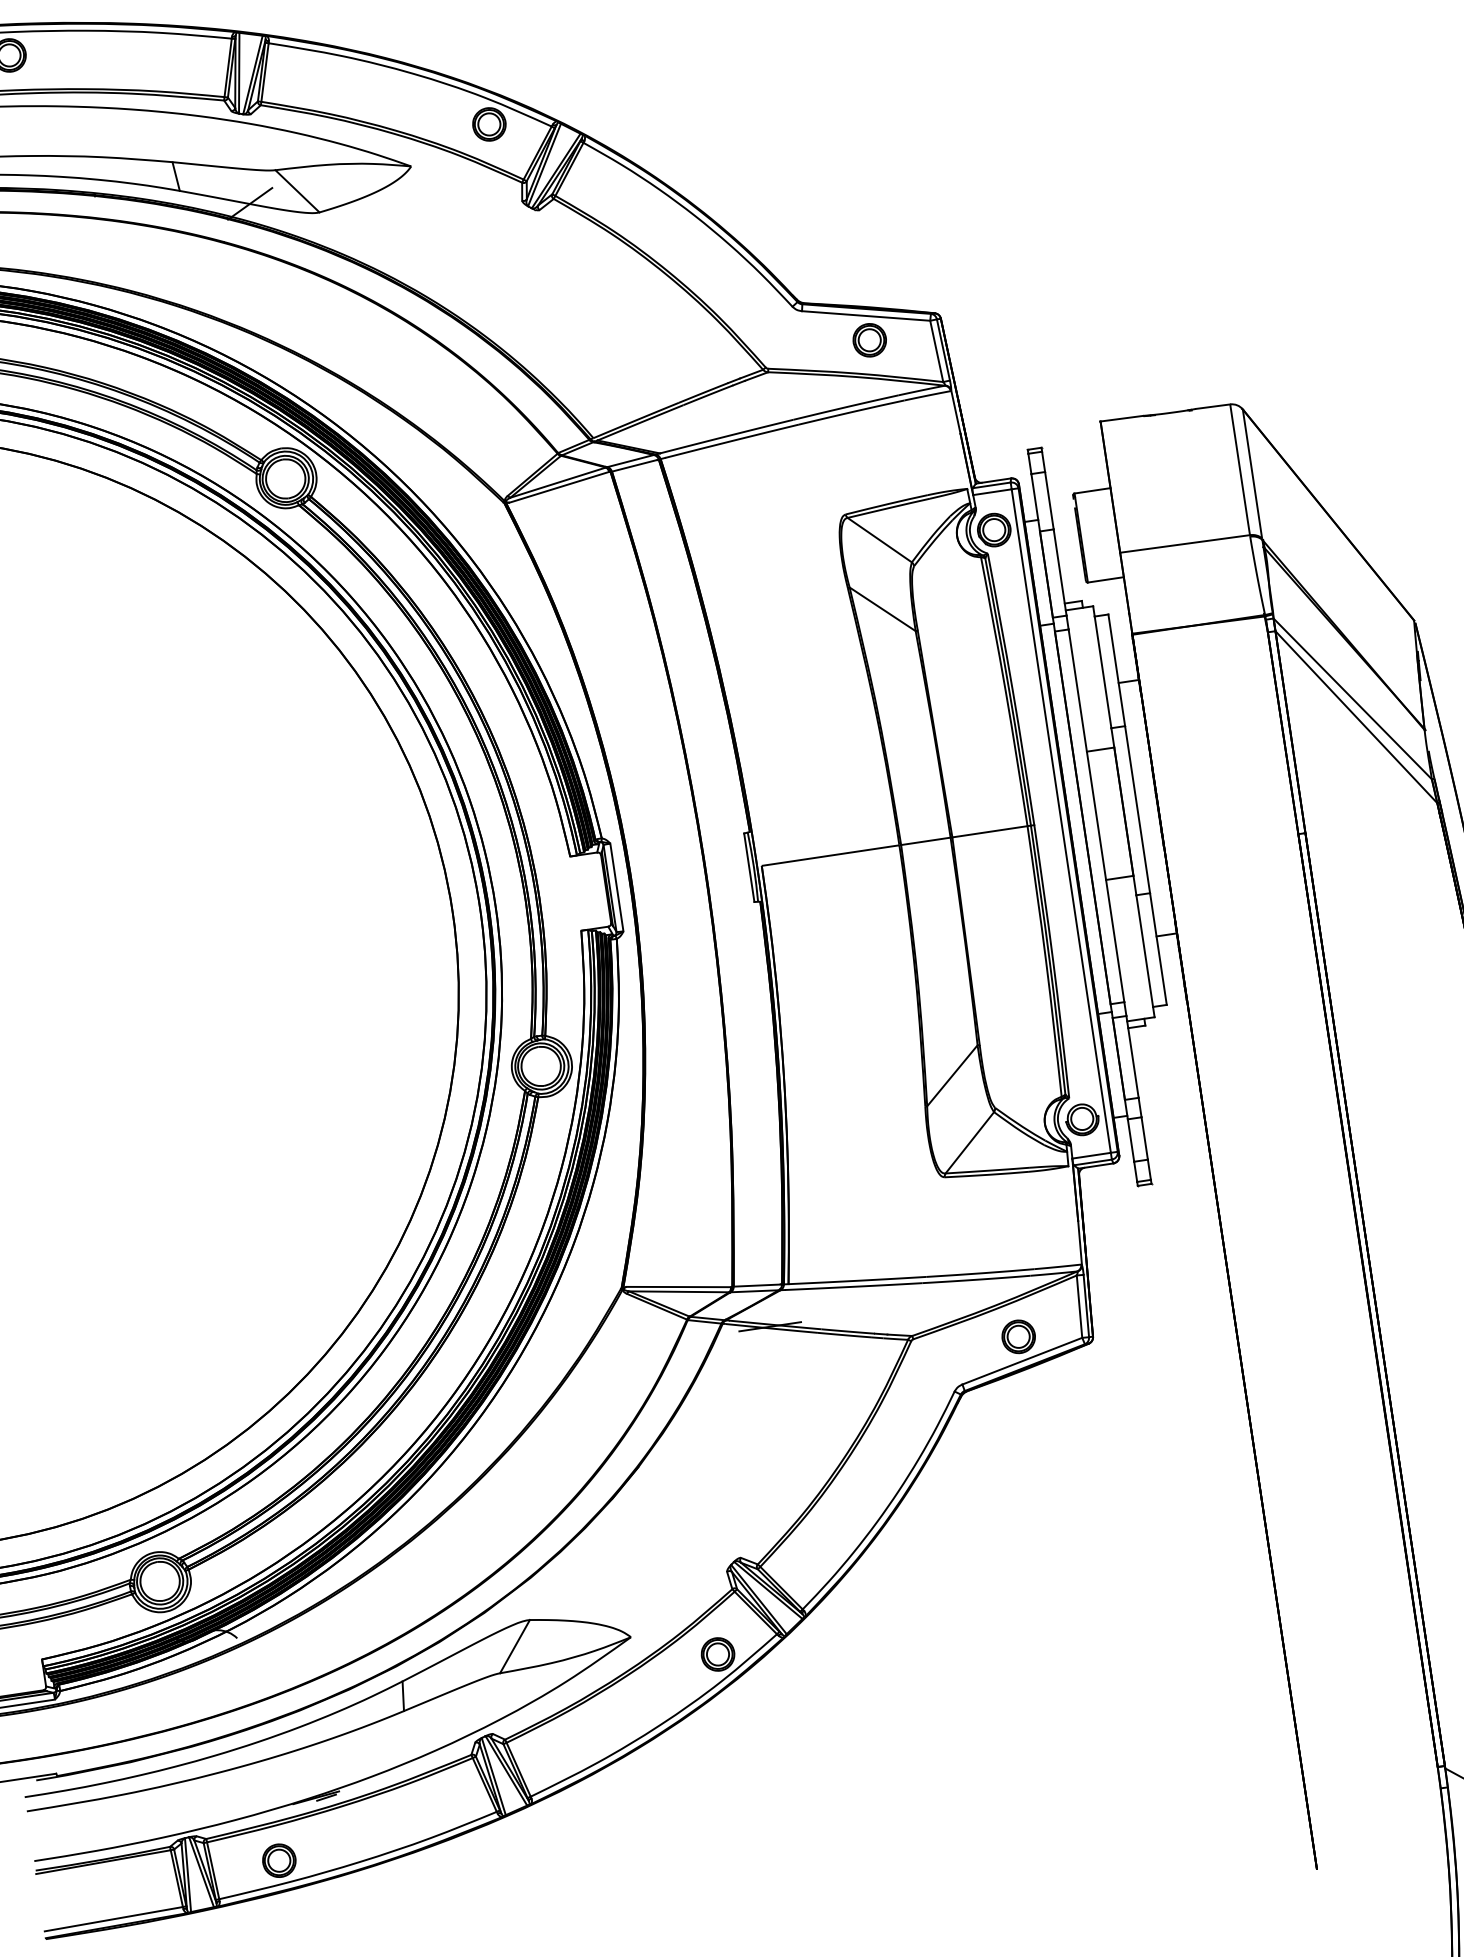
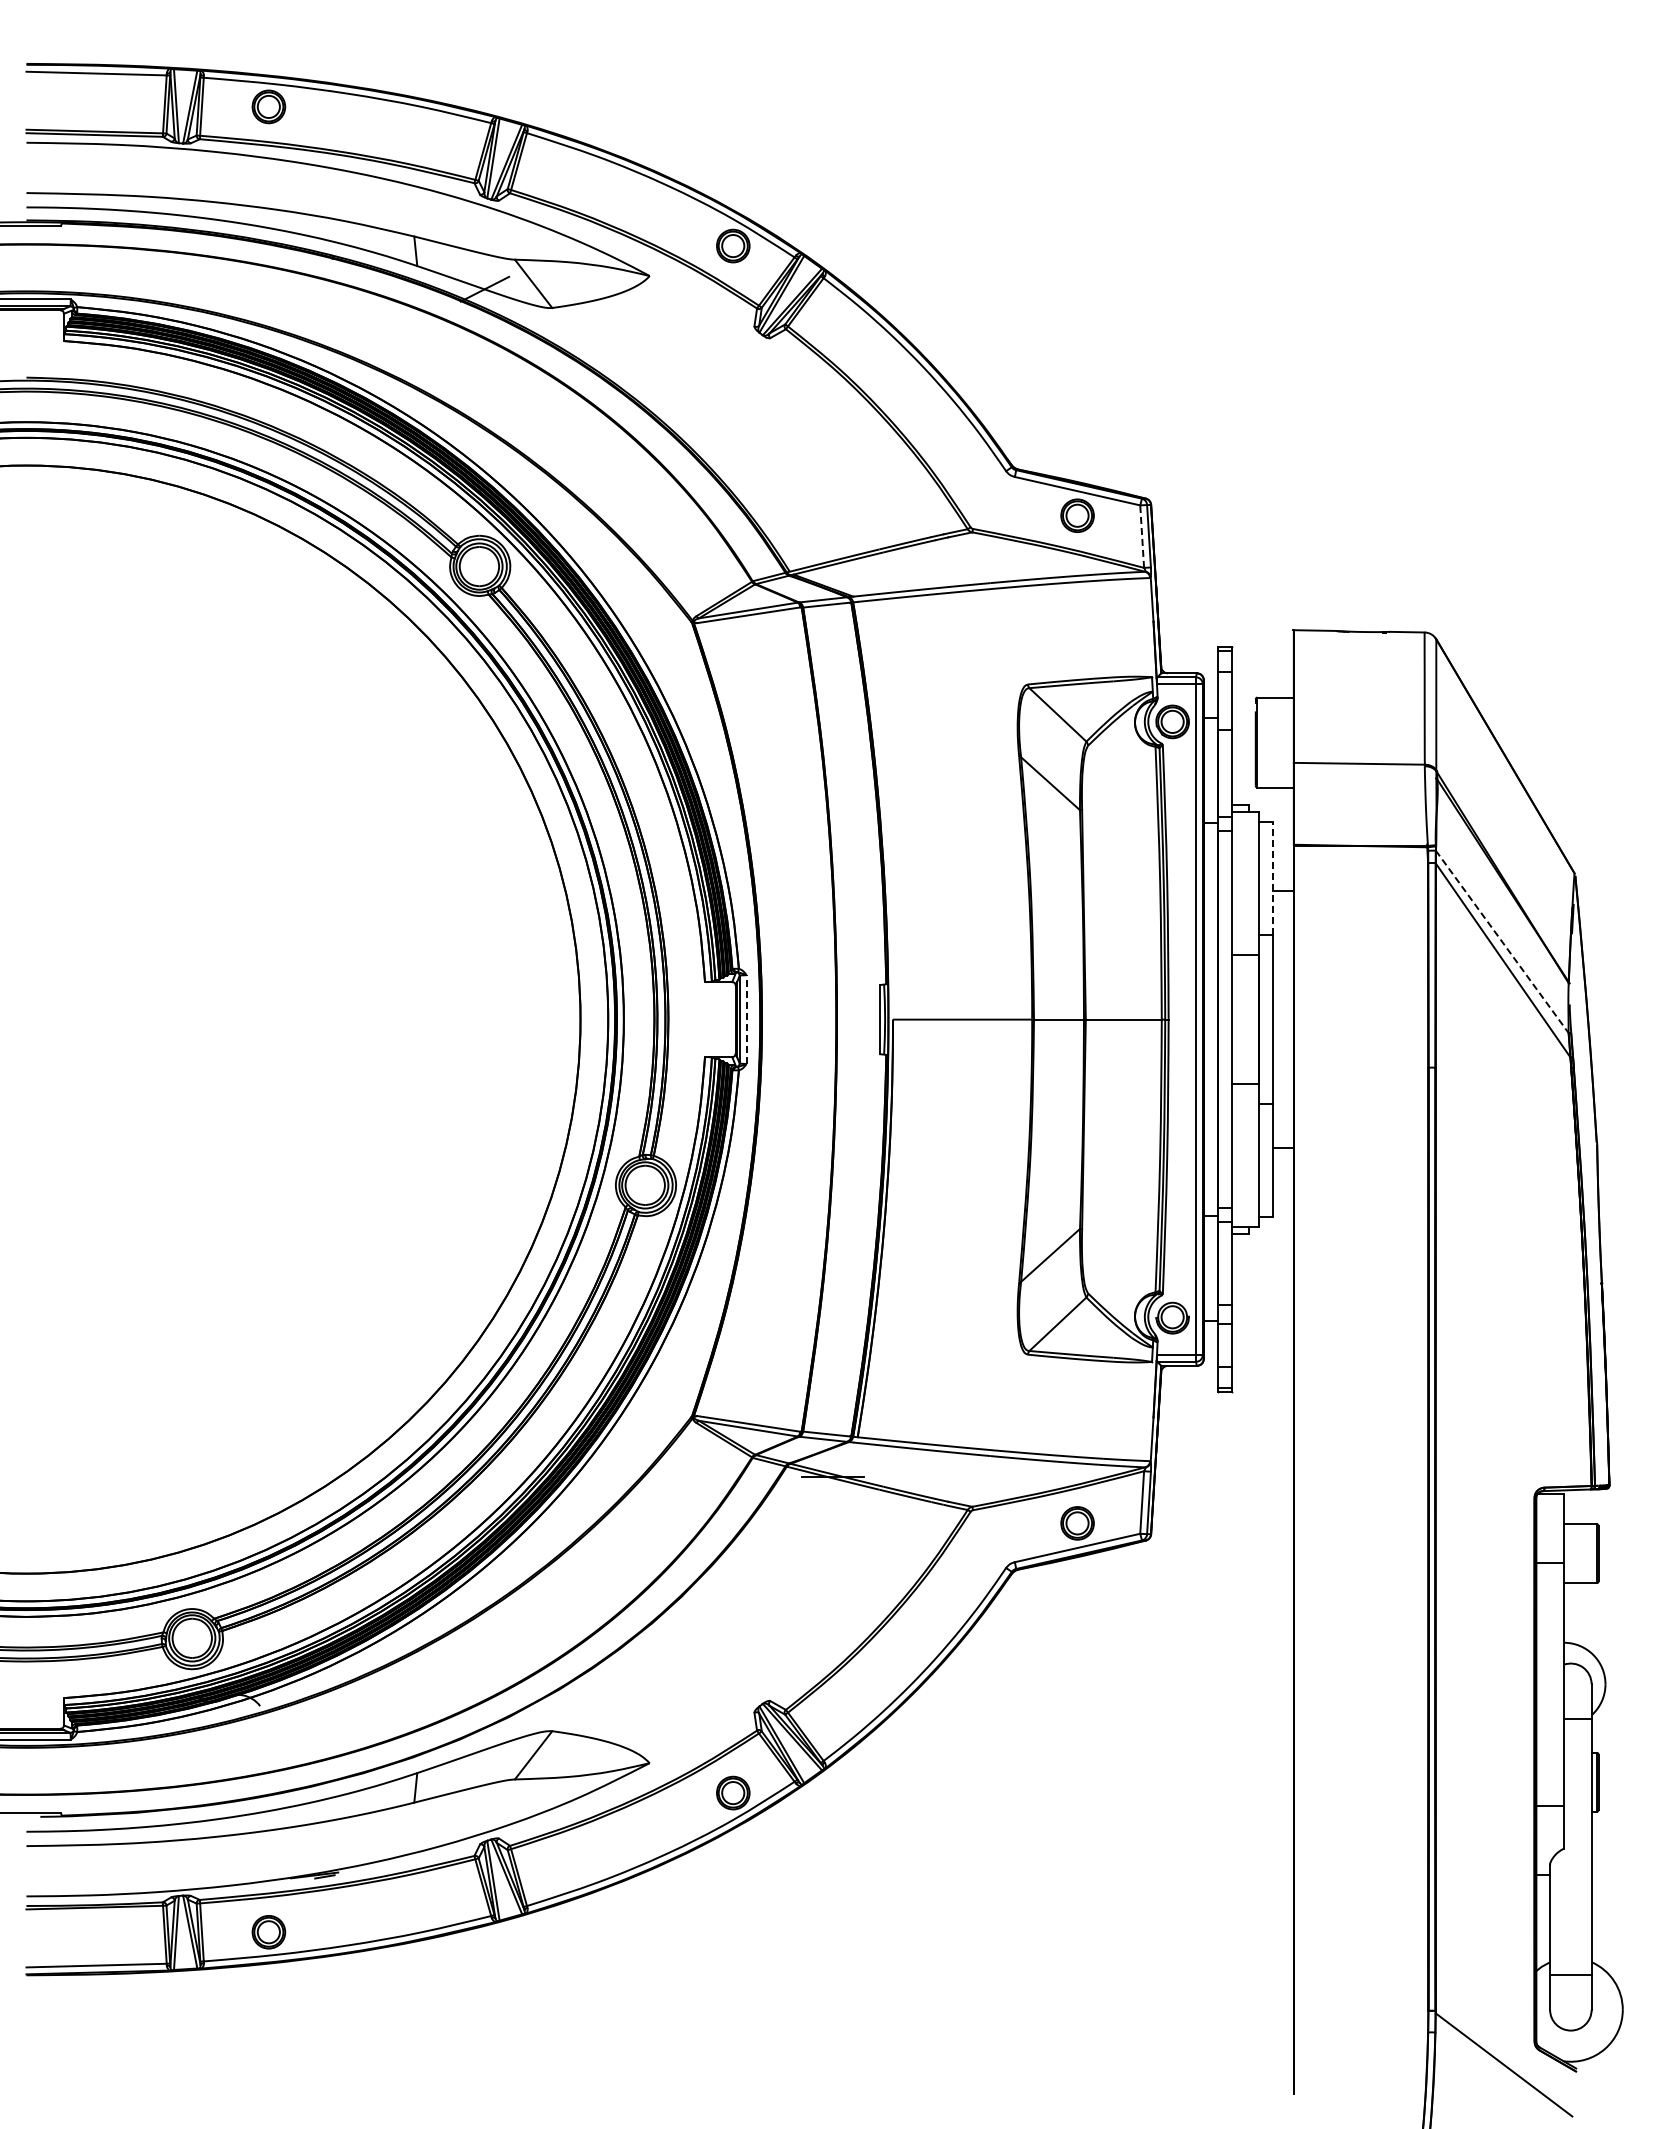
line: (937, 351) -> (1142, 536), solid -> dashed
line: (1117, 670) -> (1273, 878), solid -> dashed
line: (1352, 698) -> (1502, 941), solid -> dashed
line: (616, 887) -> (746, 1019), solid -> dashed

